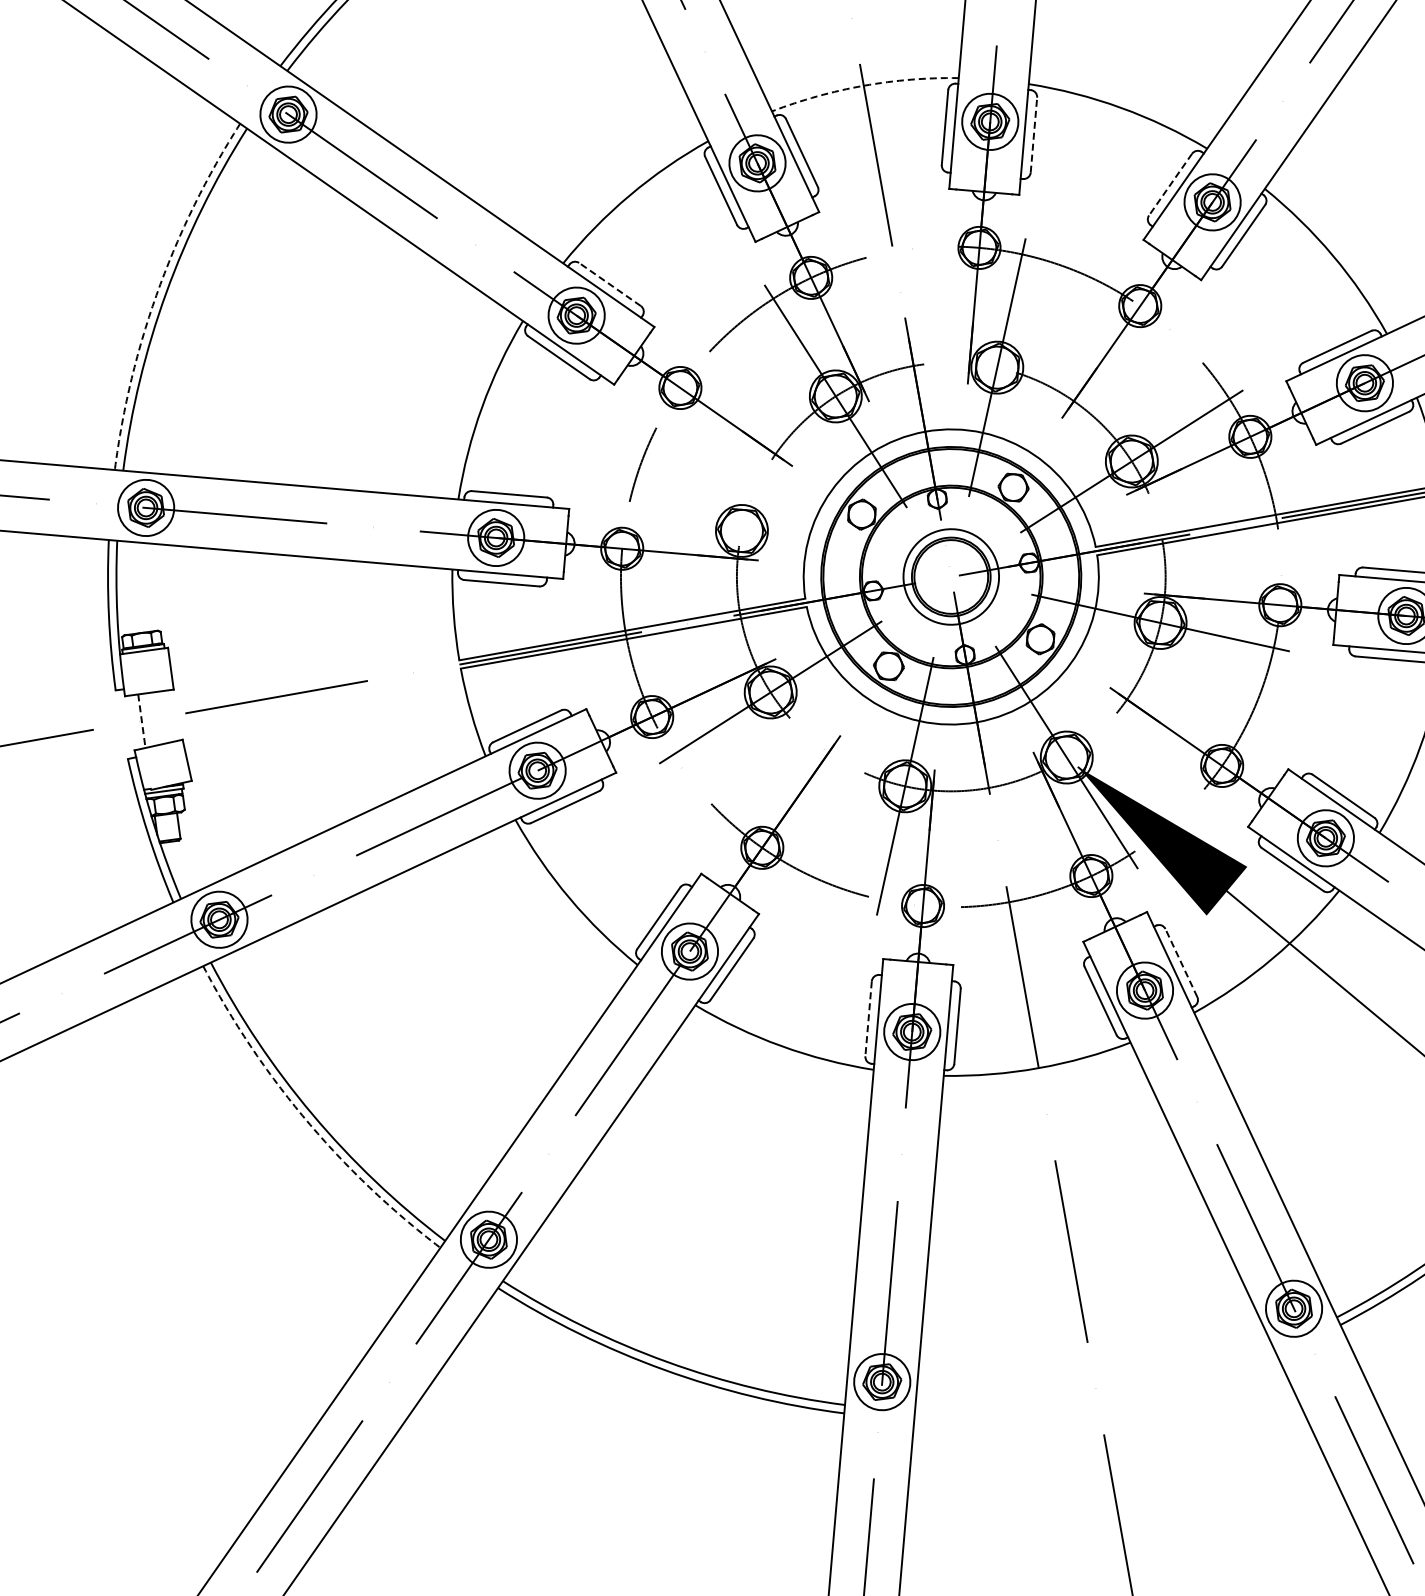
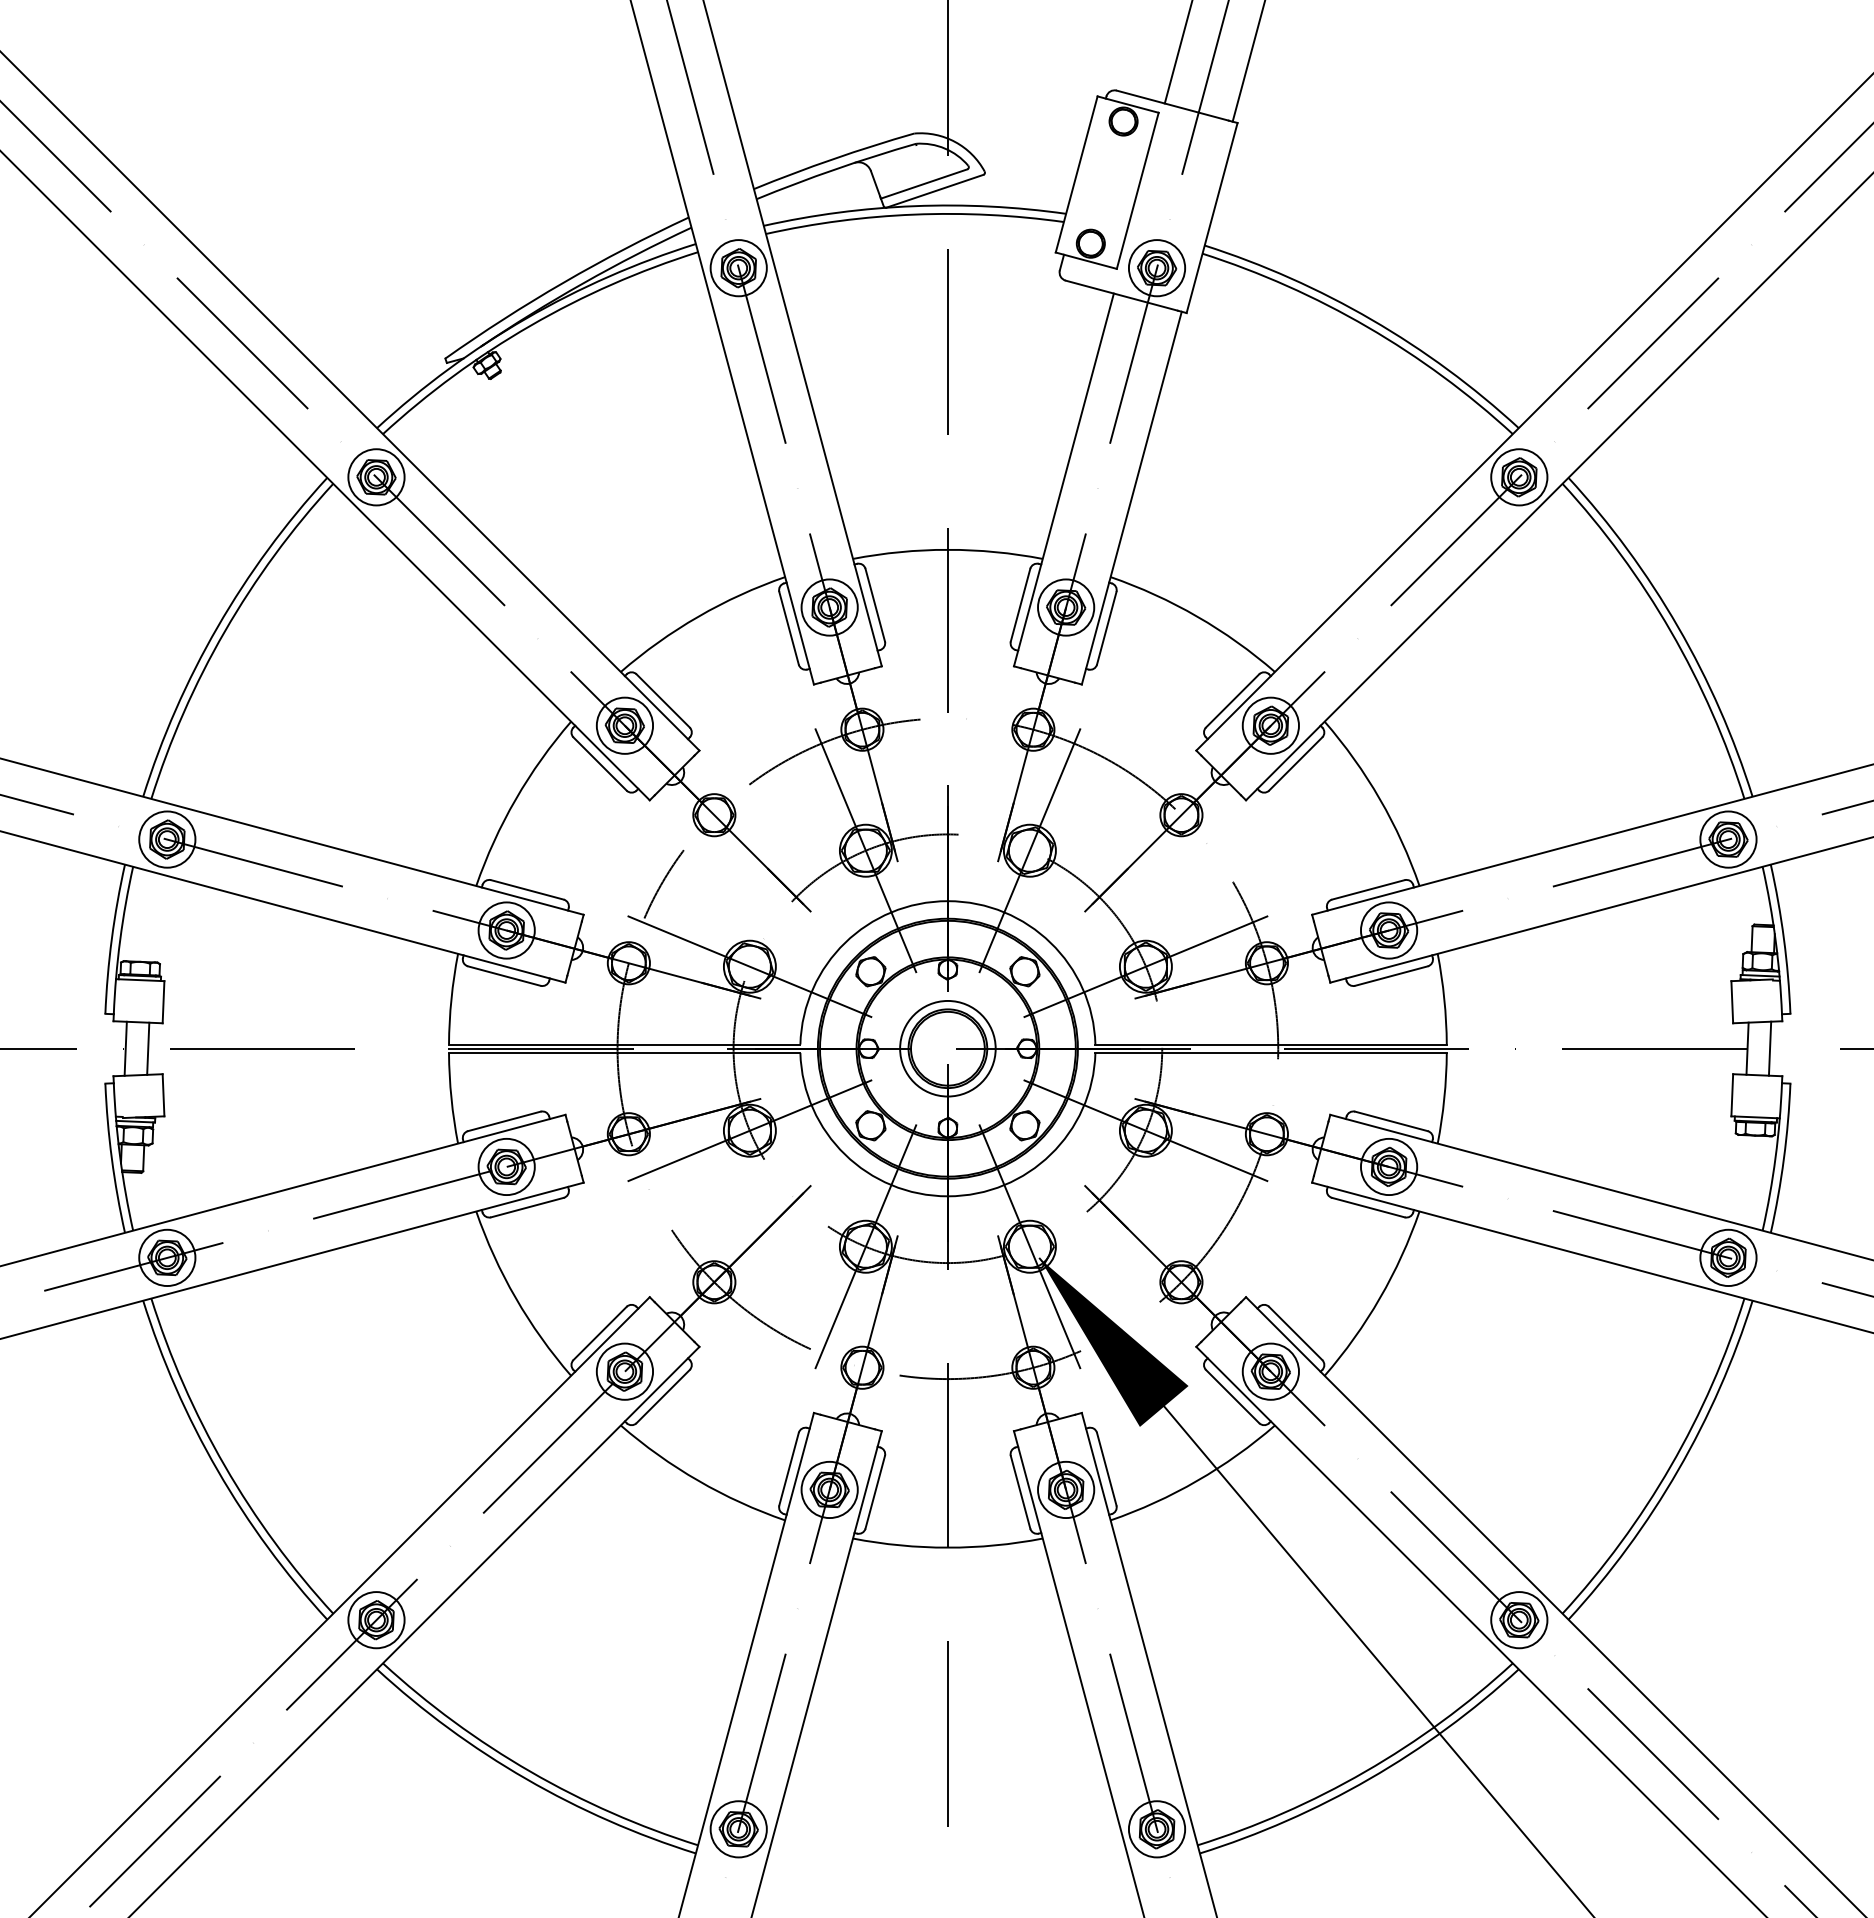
arc: (863, 85) -> (947, 549), dashed -> solid
line: (1033, 135) -> (1106, 628), dashed -> solid
line: (1170, 184) -> (1232, 700), dashed -> solid
line: (610, 284) -> (663, 700), dashed -> solid
arc: (158, 290) -> (217, 627), dashed -> solid
line: (741, 530) -> (749, 966), added
line: (164, 716) -> (148, 1048), added
line: (141, 721) -> (125, 1049), dashed -> solid
line: (1181, 963) -> (1106, 1469), dashed -> solid
line: (869, 1019) -> (789, 1469), dashed -> solid
arc: (306, 1120) -> (217, 1470), dashed -> solid

